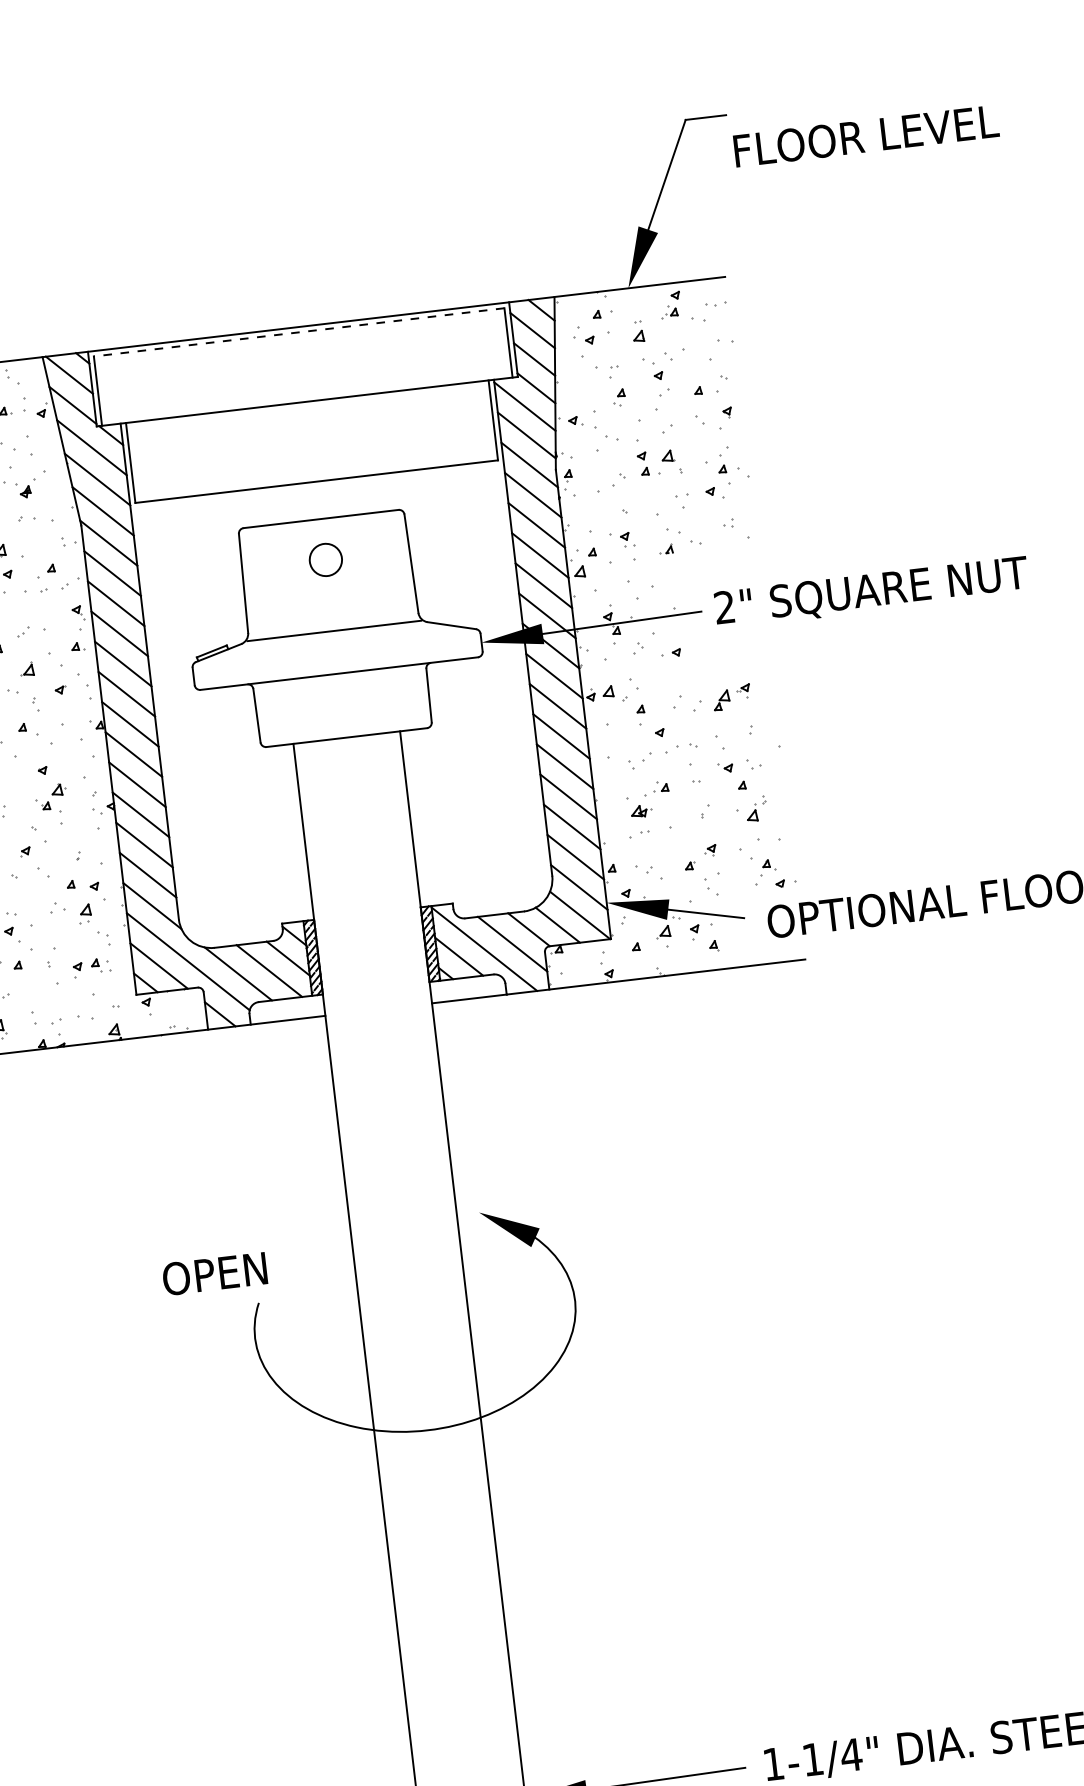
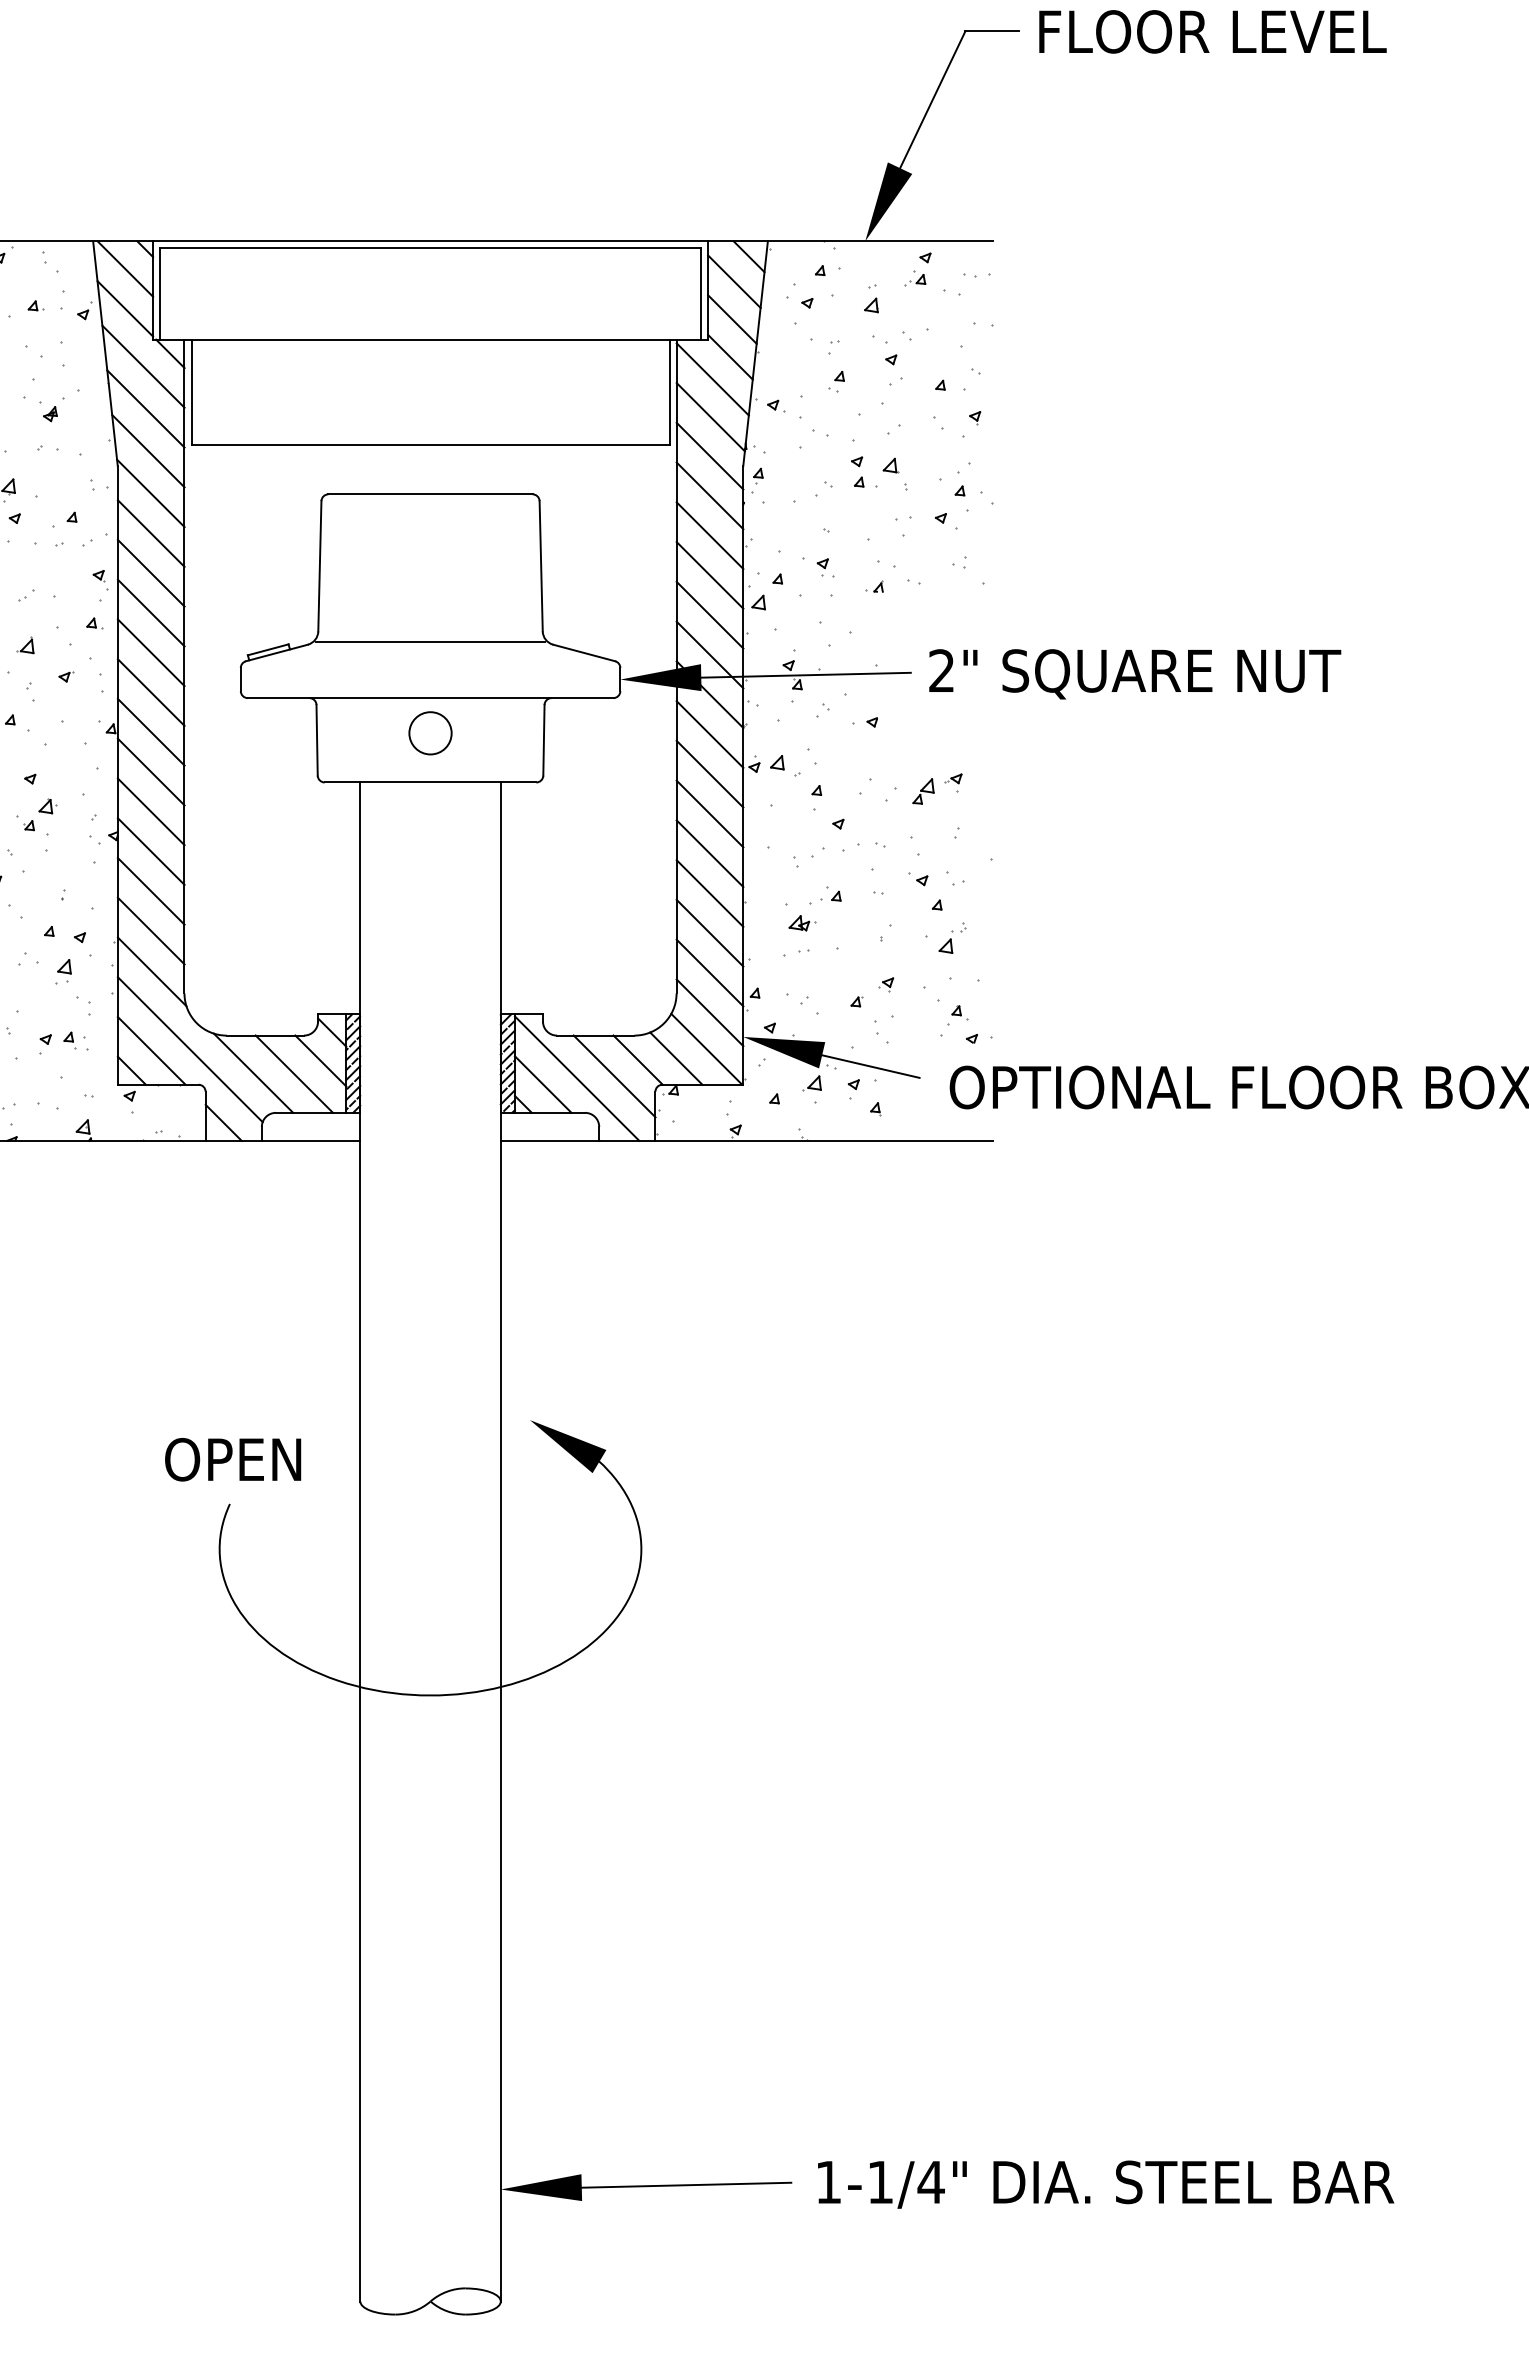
text: (866, 135) -> (1212, 31), moved
line: (299, 332) -> (430, 248), dashed -> solid
circle: (325, 560) -> (430, 733), moved
text: (215, 1273) -> (233, 1459), moved

